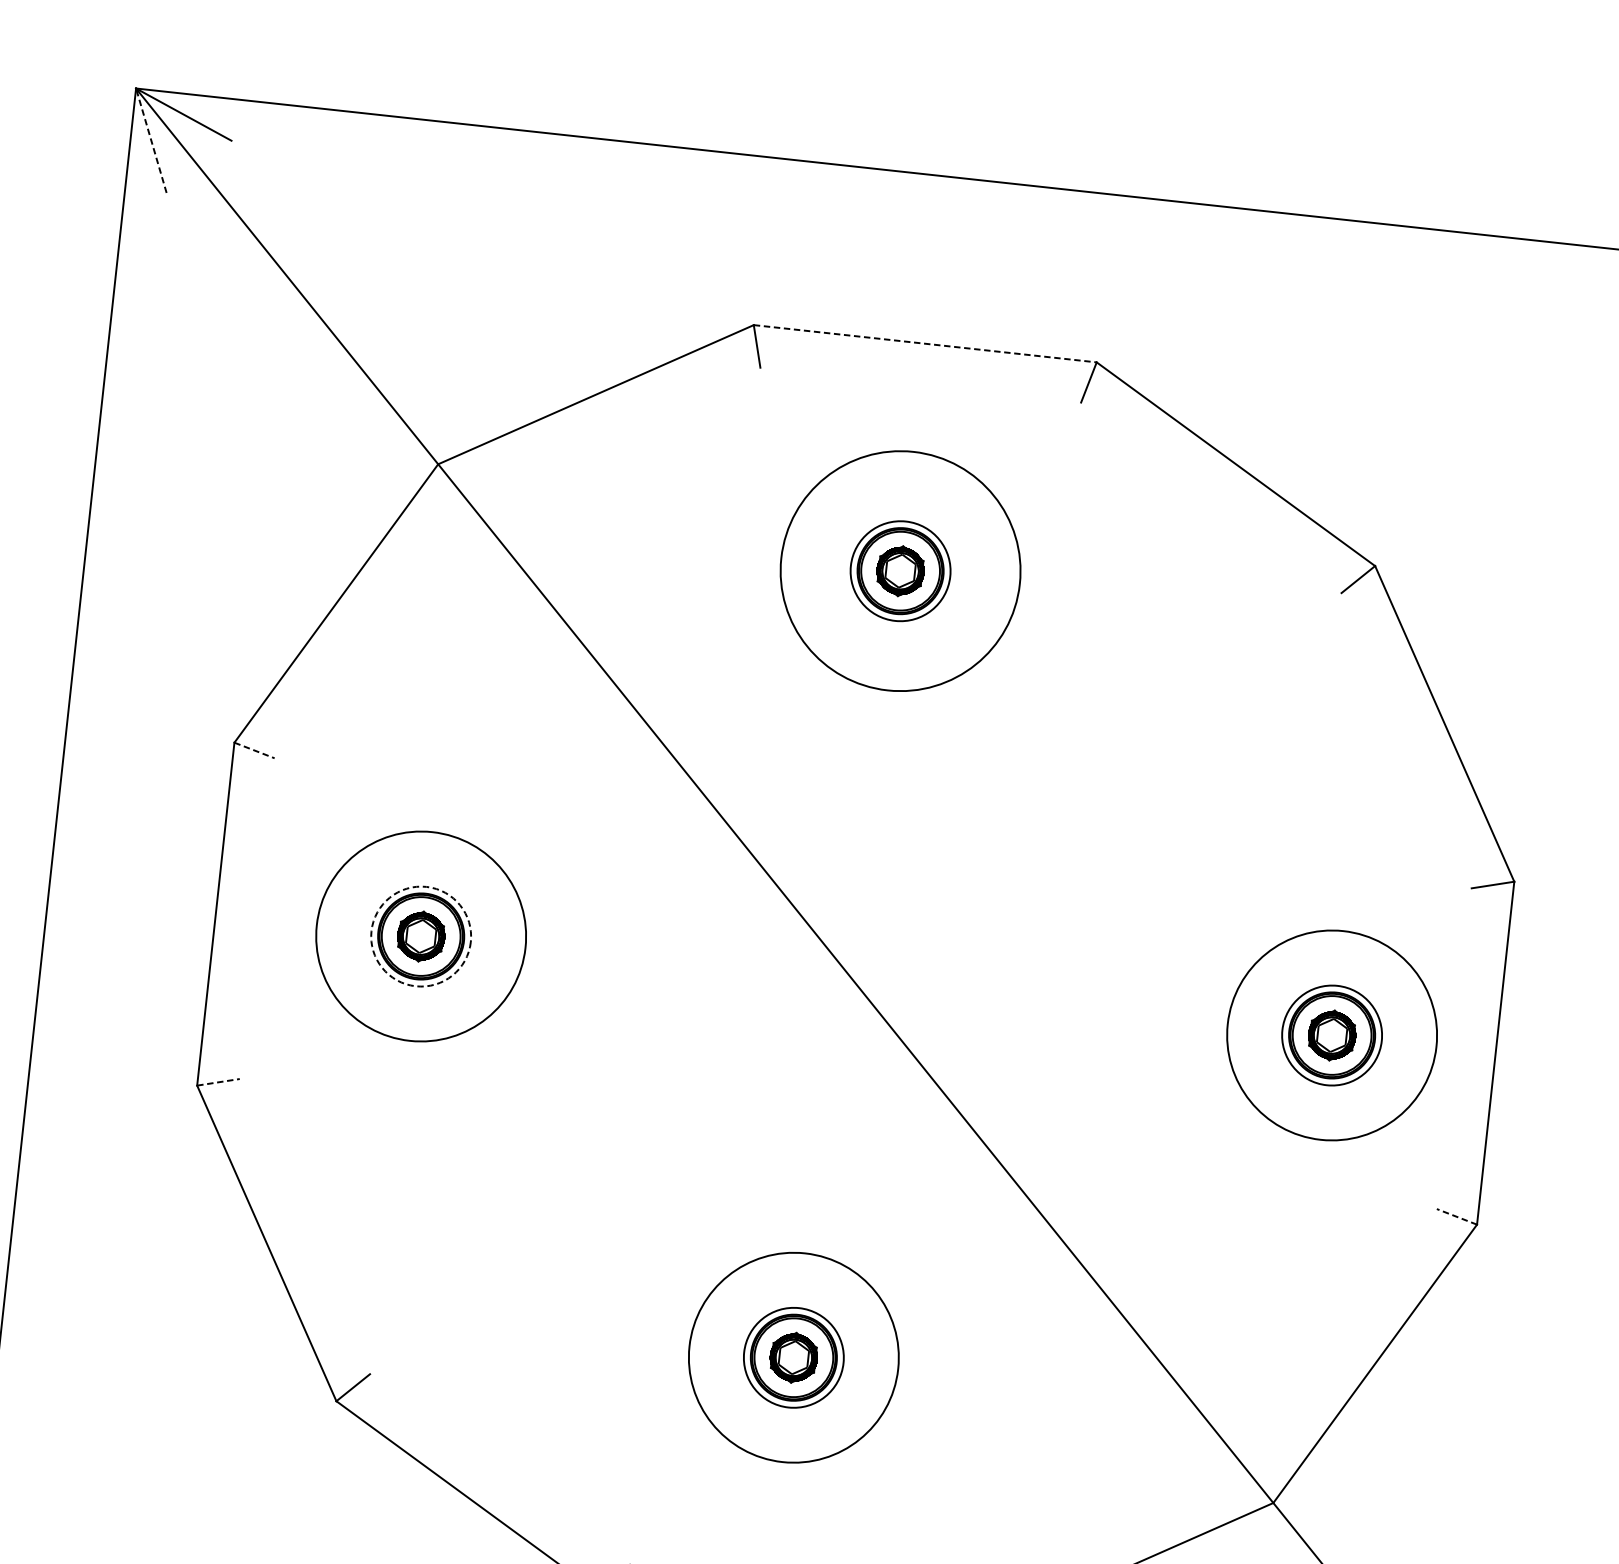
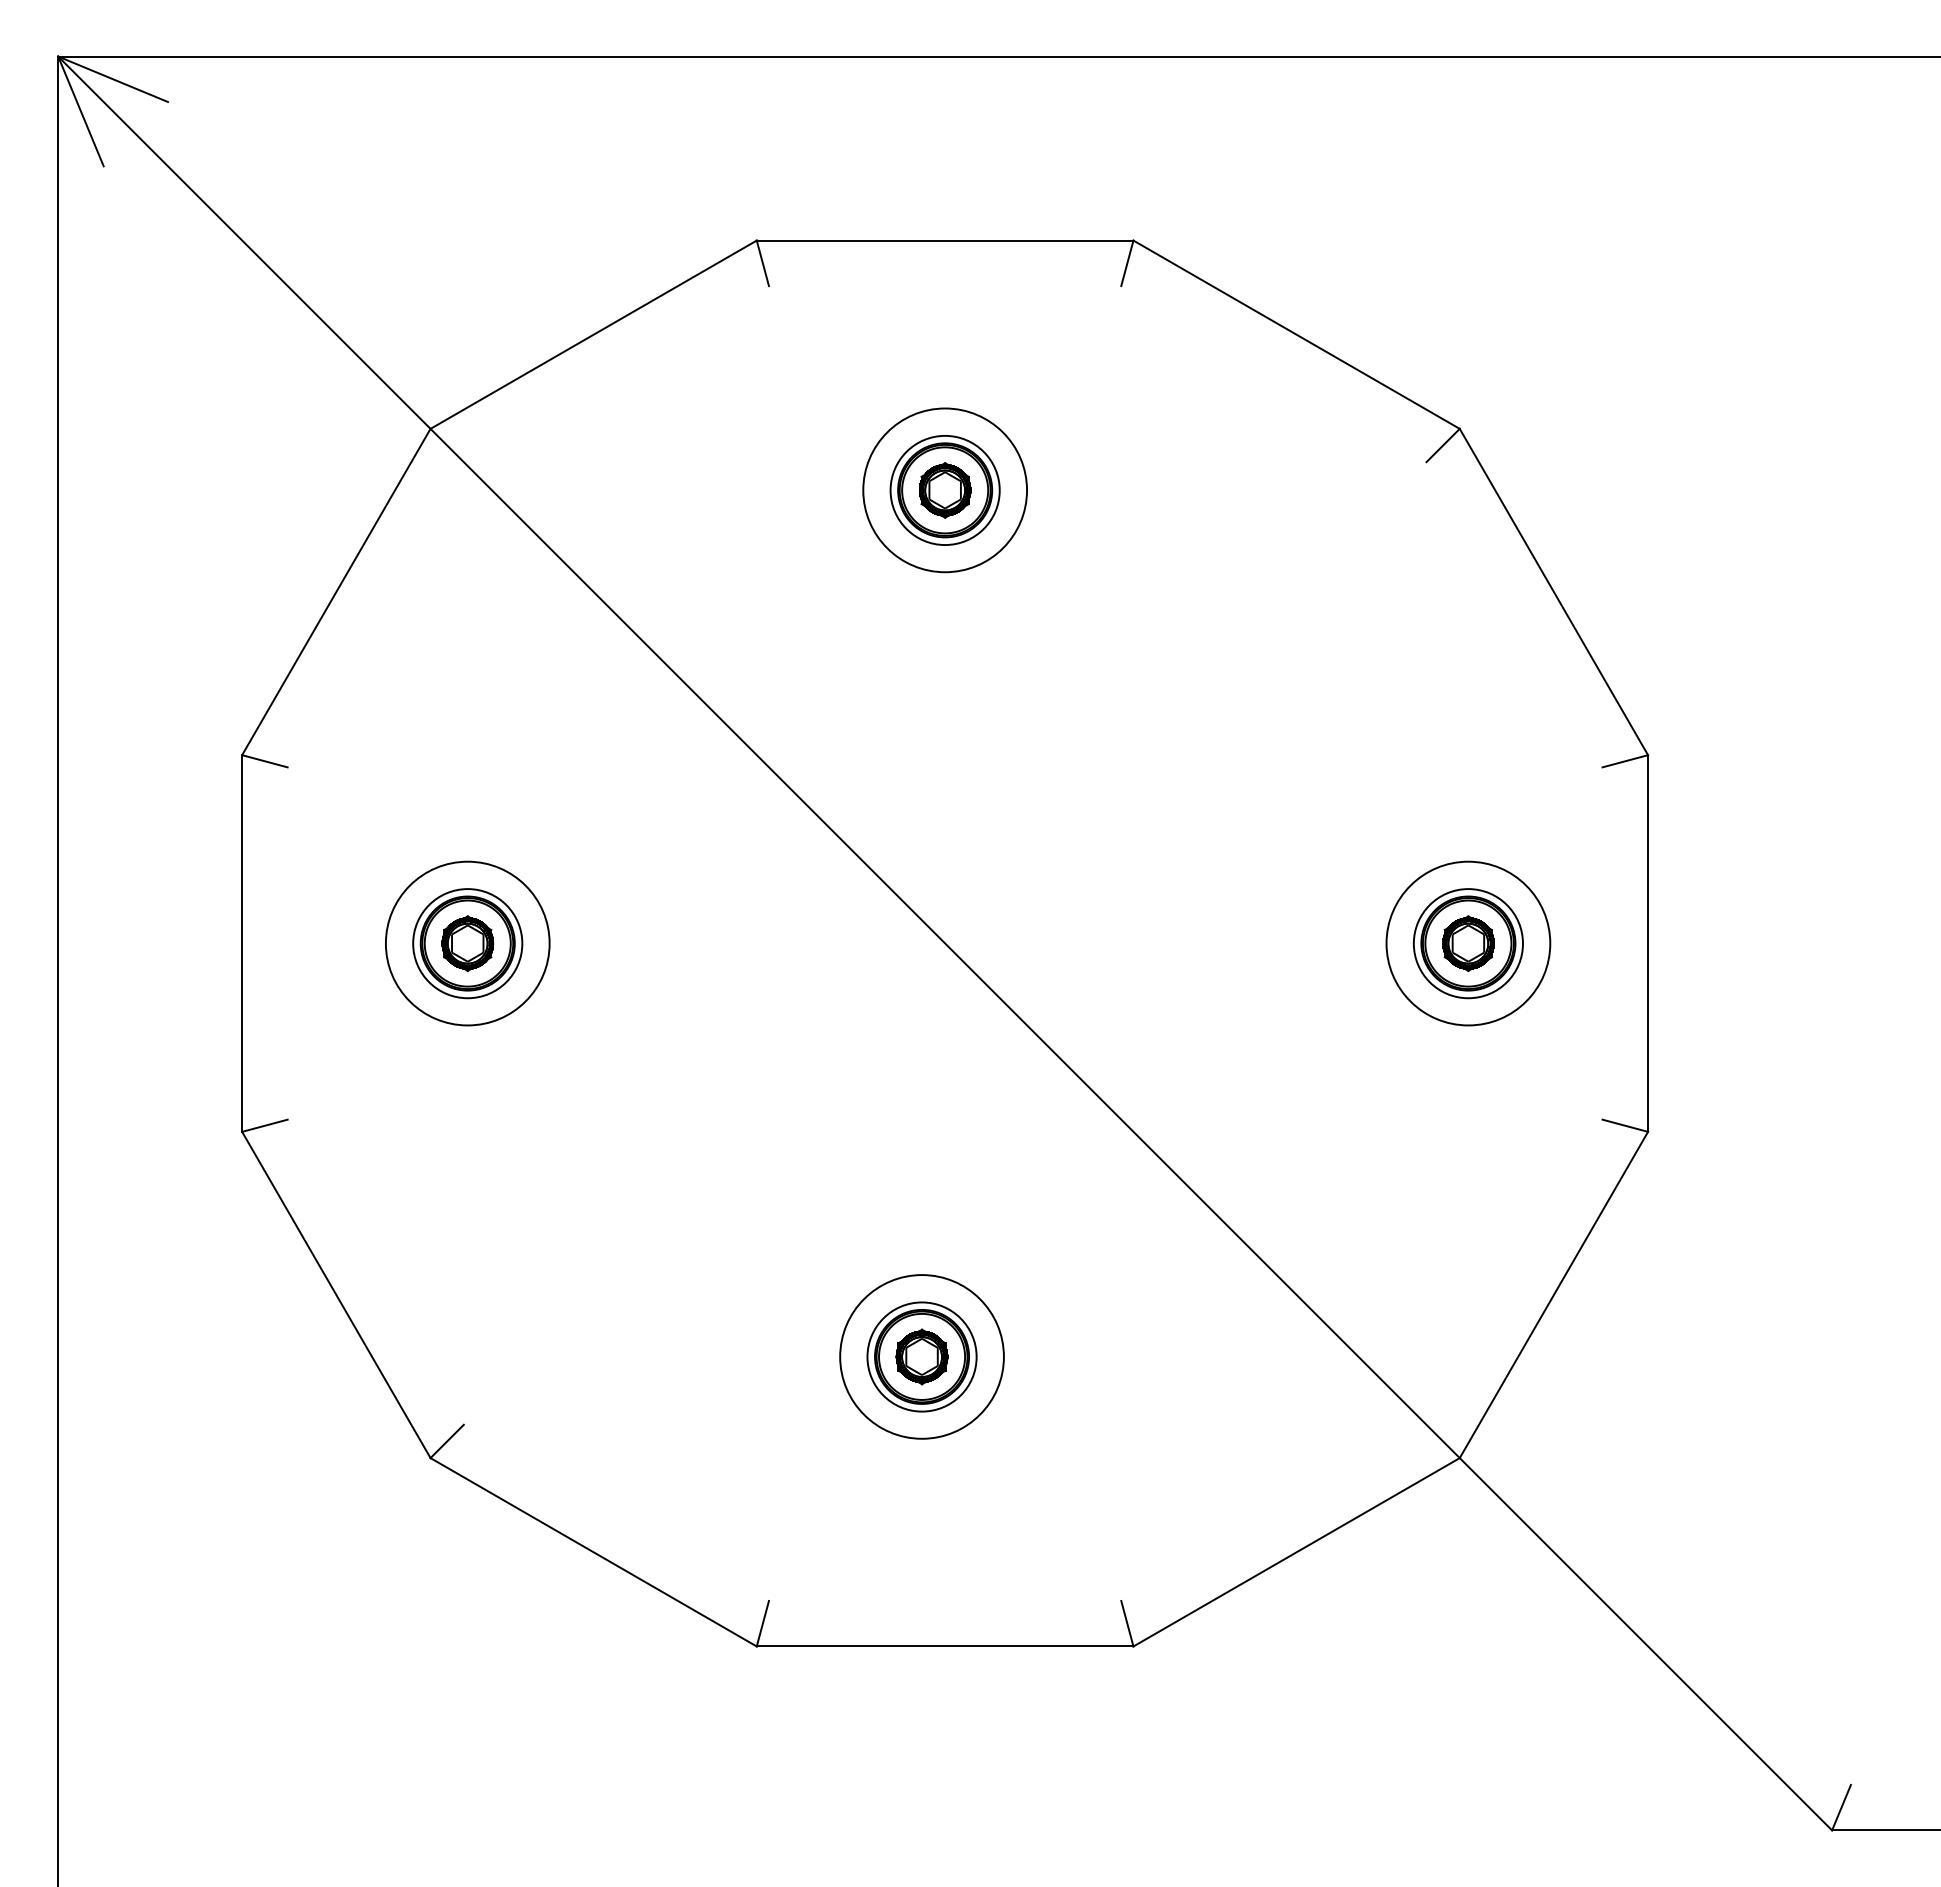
line: (151, 139) -> (80, 110), dashed -> solid
line: (925, 343) -> (945, 240), dashed -> solid
circle: (900, 571) -> (945, 490), size x0.62
line: (254, 750) -> (264, 761), dashed -> solid
circle: (420, 936) -> (467, 943), dashed -> solid
circle: (420, 936) -> (467, 943), size x0.71
circle: (1332, 1035) -> (1468, 943), size x0.71
line: (218, 1082) -> (264, 1125), dashed -> solid
line: (1457, 1216) -> (1625, 1125), dashed -> solid
circle: (793, 1357) -> (921, 1356), size x0.71

